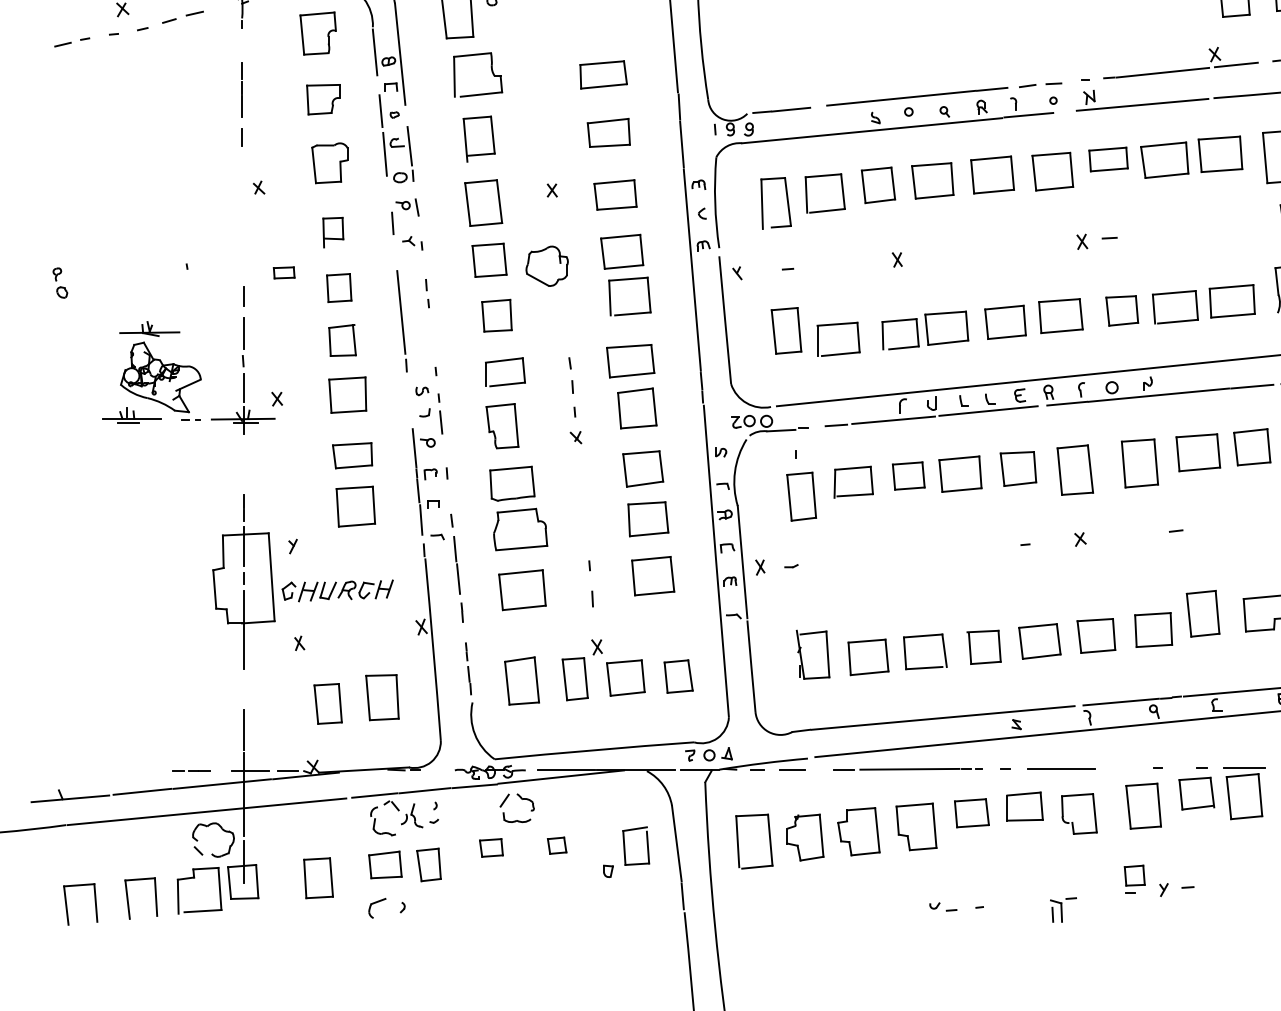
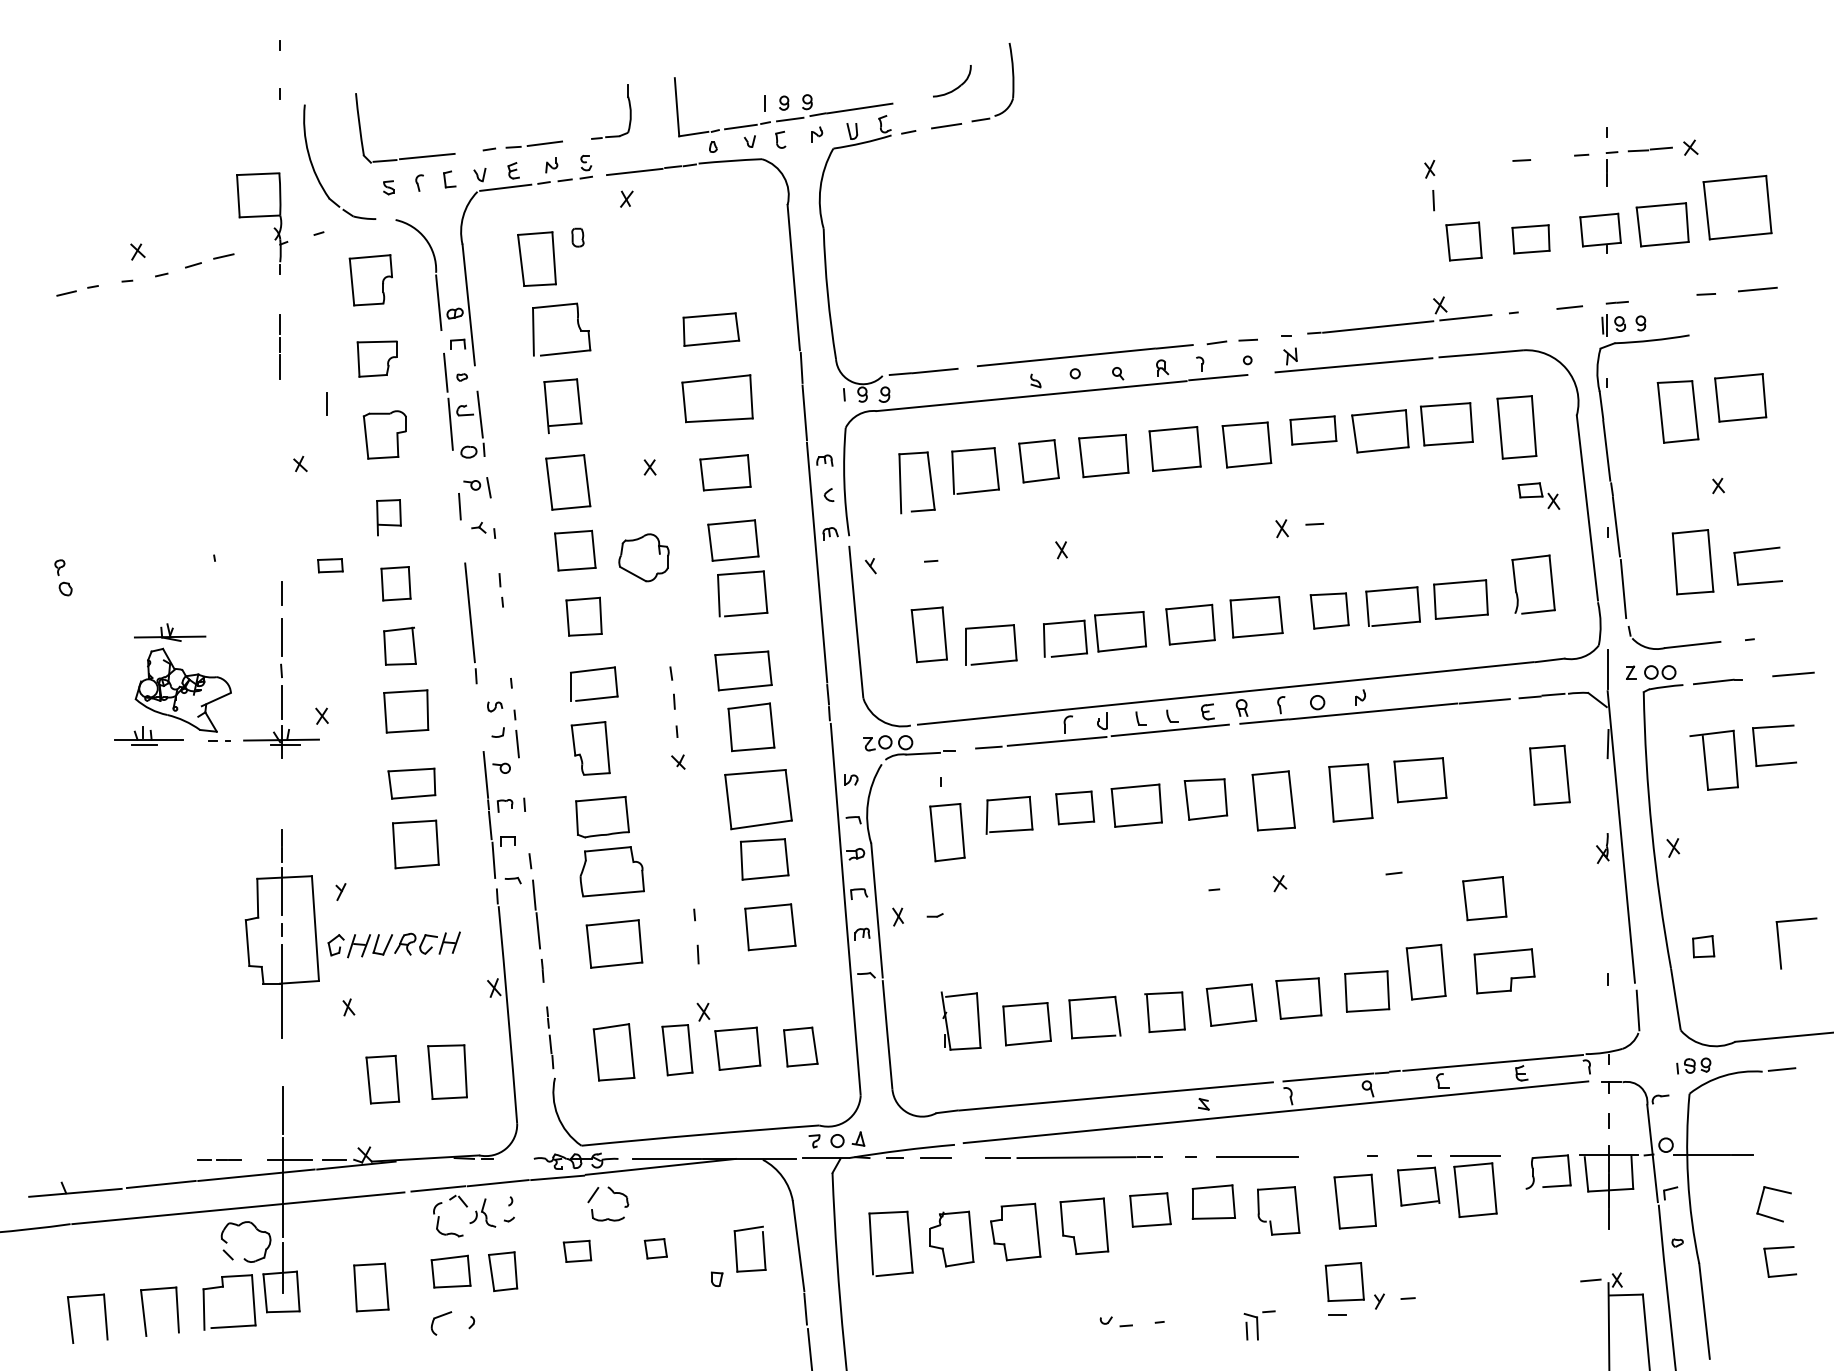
part: (608, 132) -> (717, 398), size x1.4
line: (241, 136) -> (326, 403), moved
part: (1252, 447) -> (1484, 898), moved
part: (643, 468) -> (758, 799), size x1.4
part: (1134, 879) -> (1344, 1288), size x1.6

